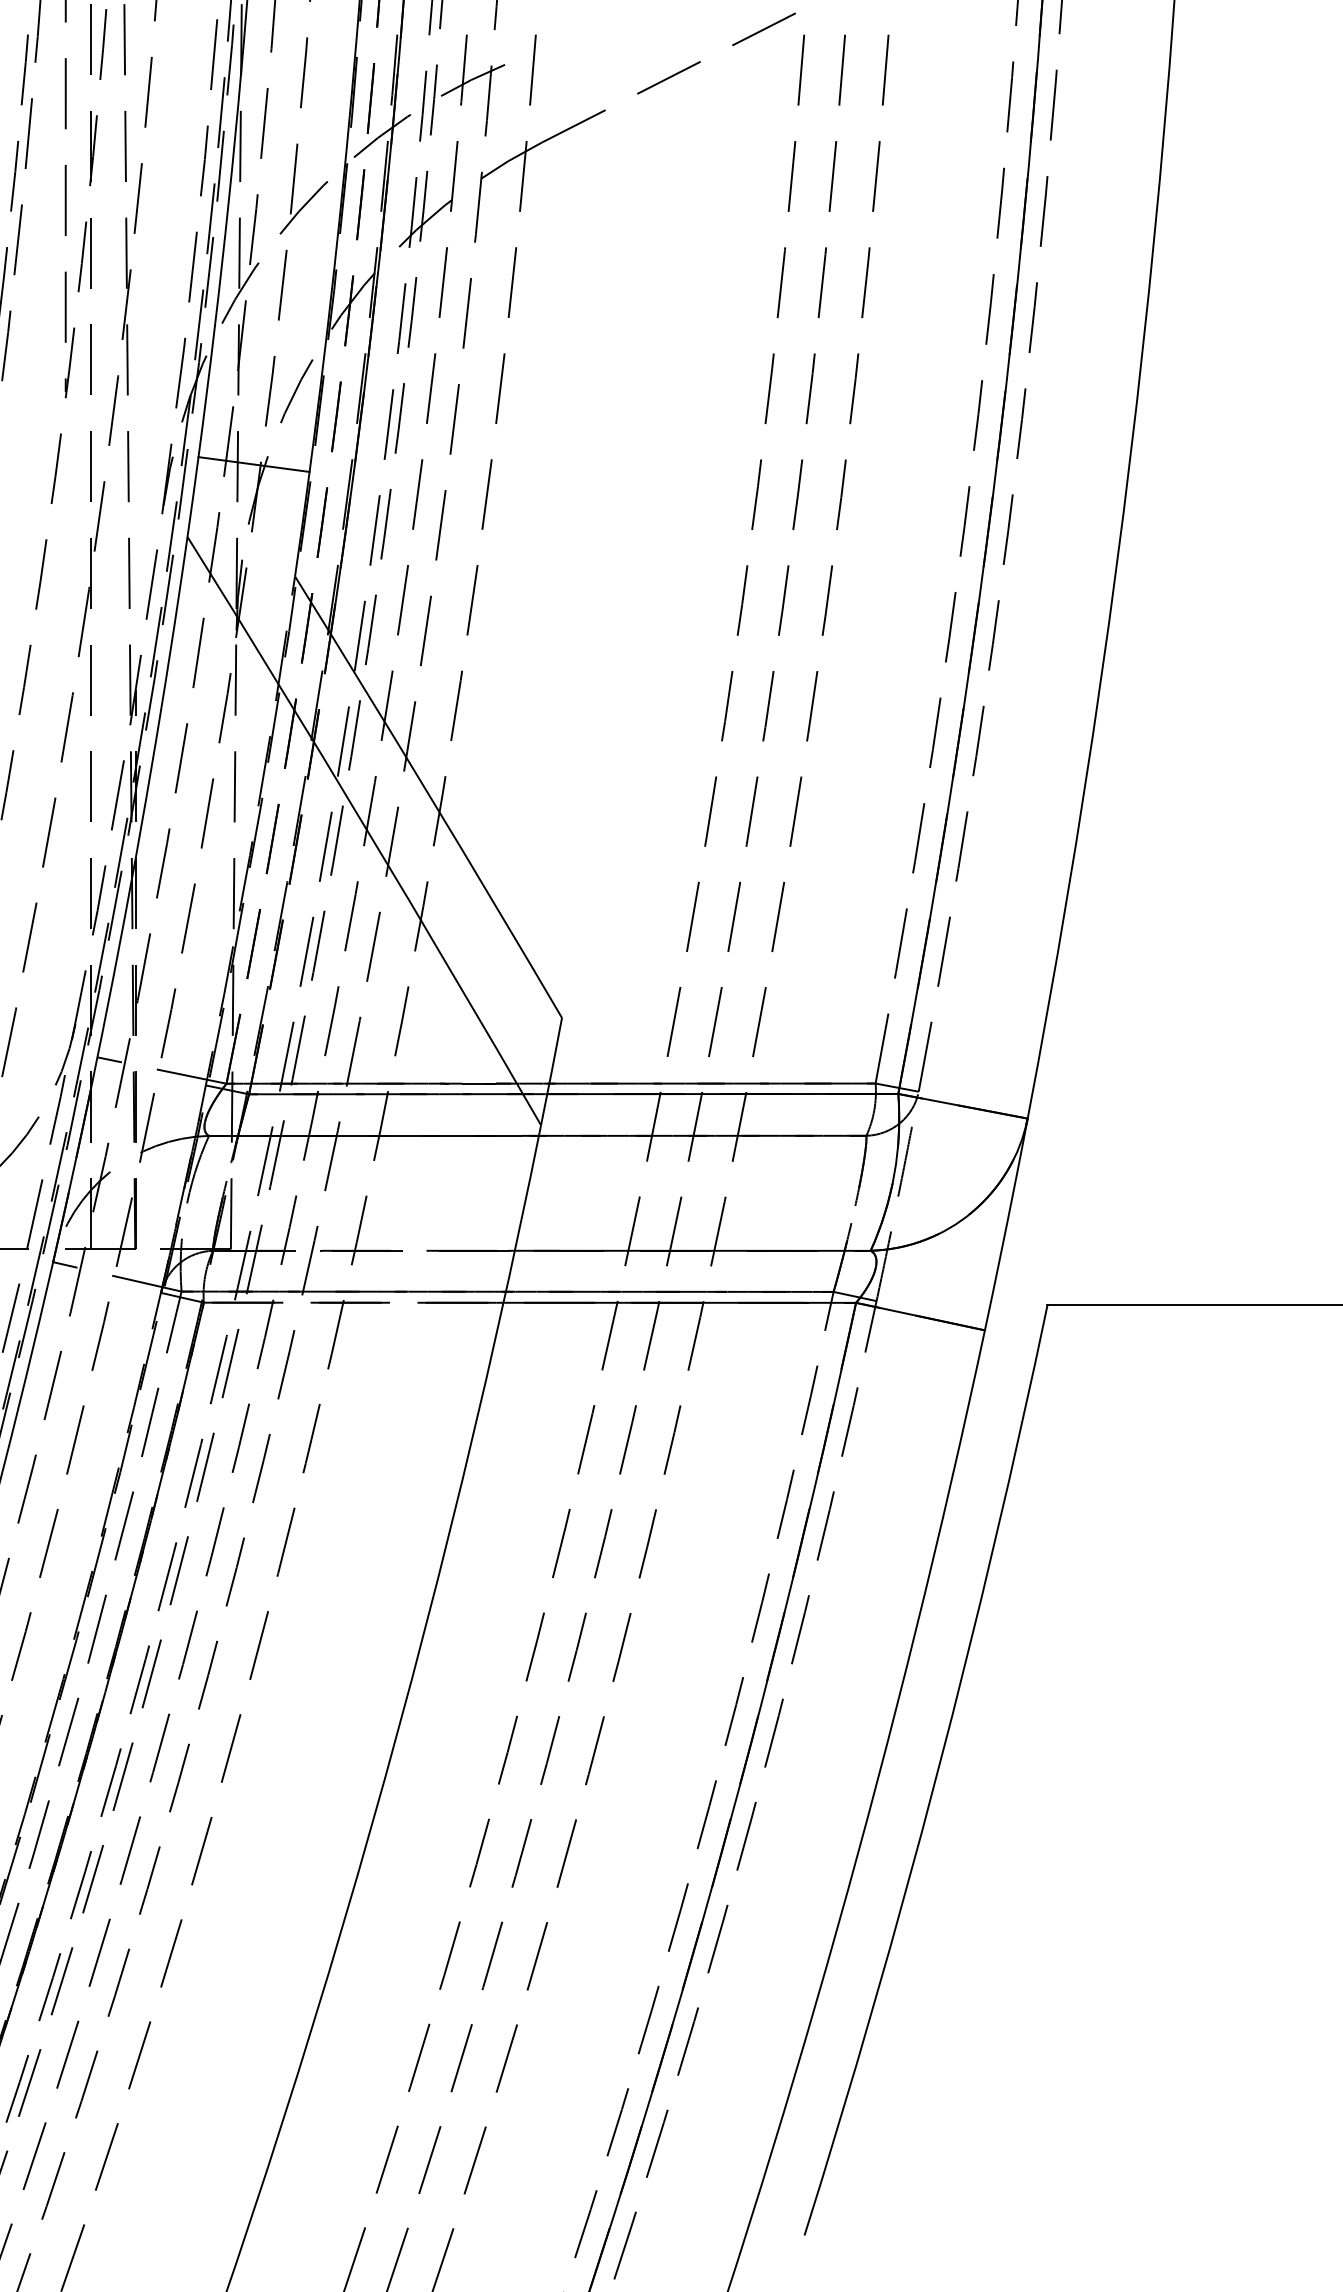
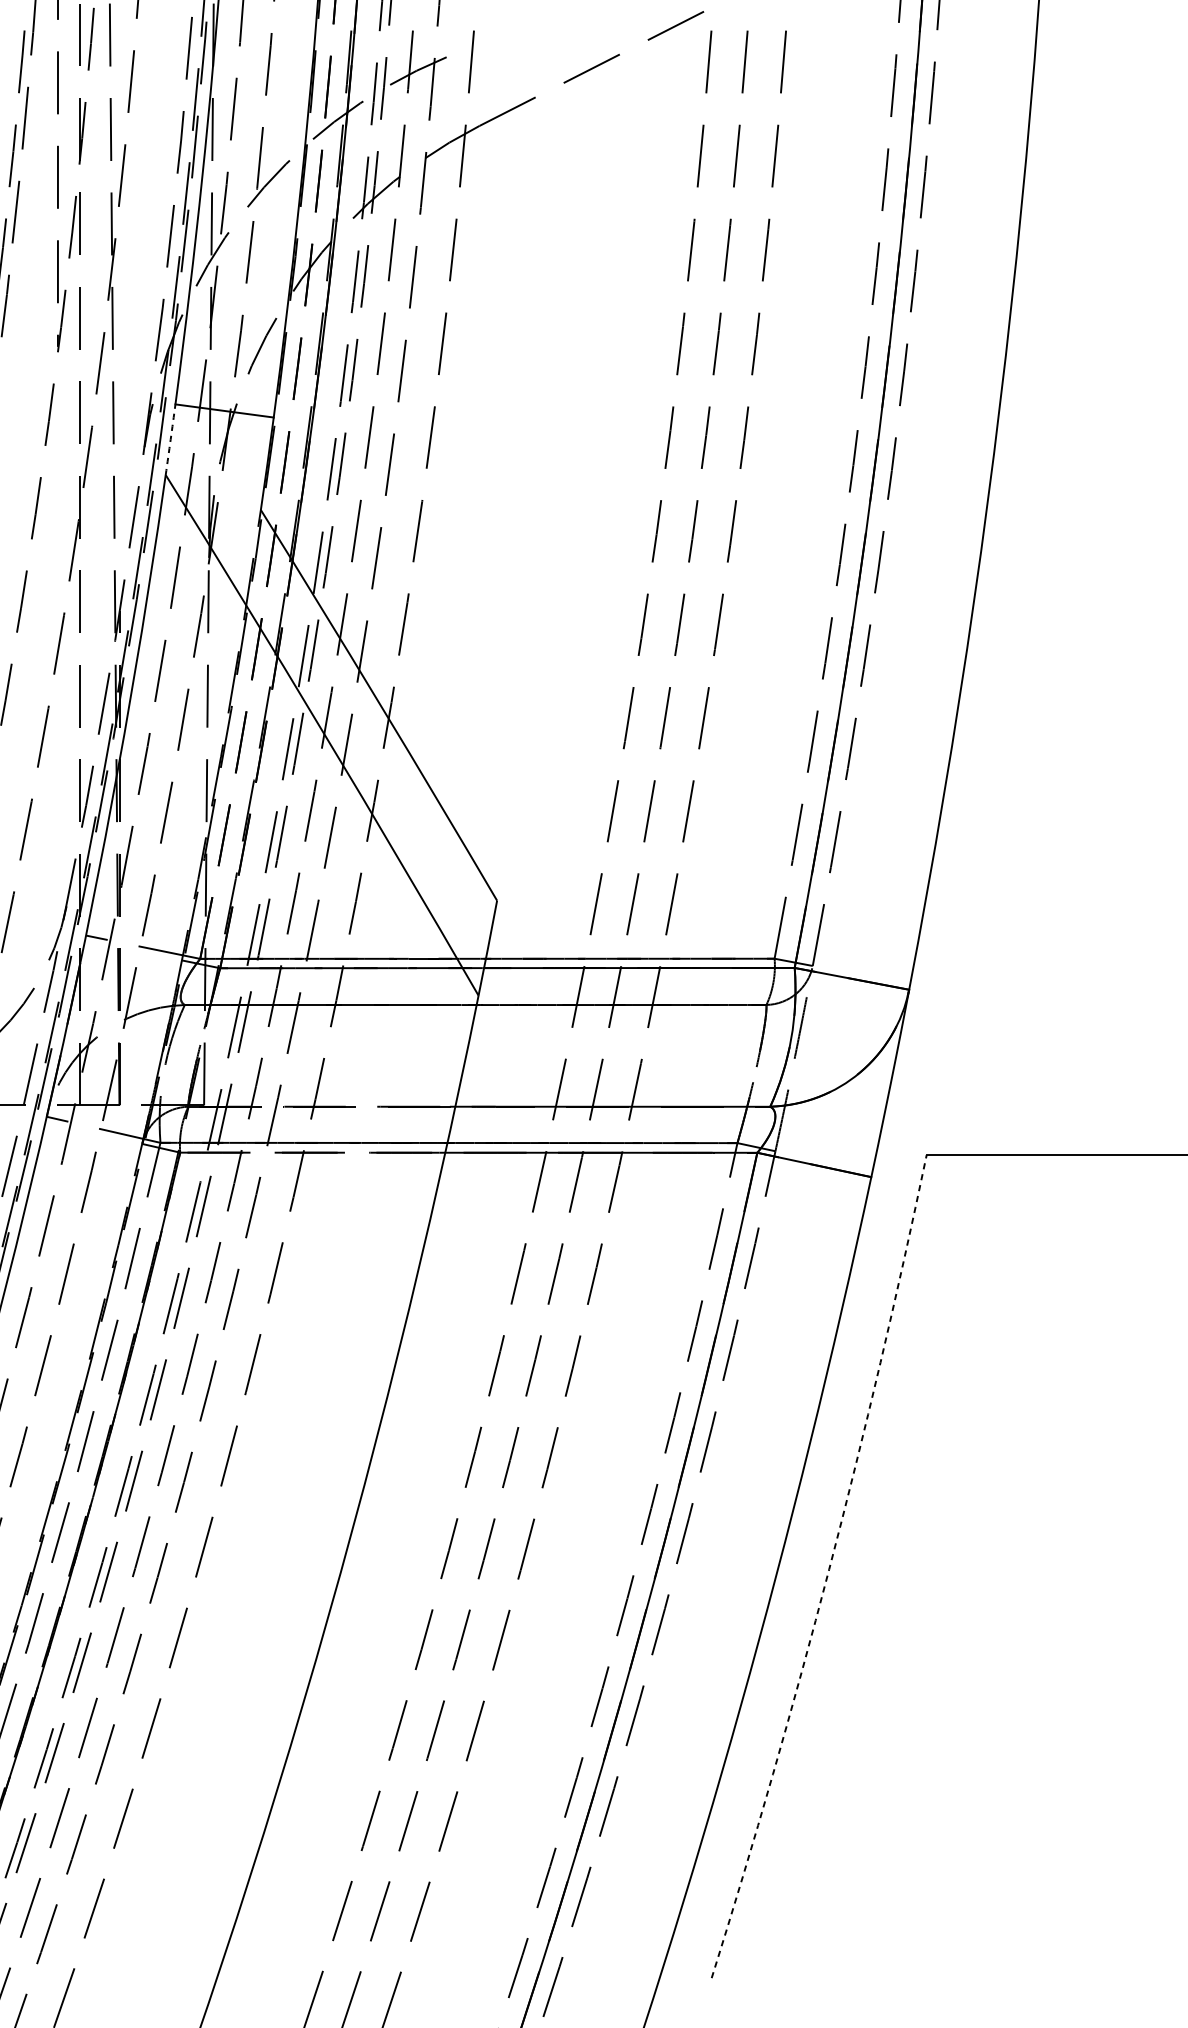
arc: (193, 497) -> (171, 440), solid -> dashed
arc: (937, 1773) -> (829, 1569), solid -> dashed

